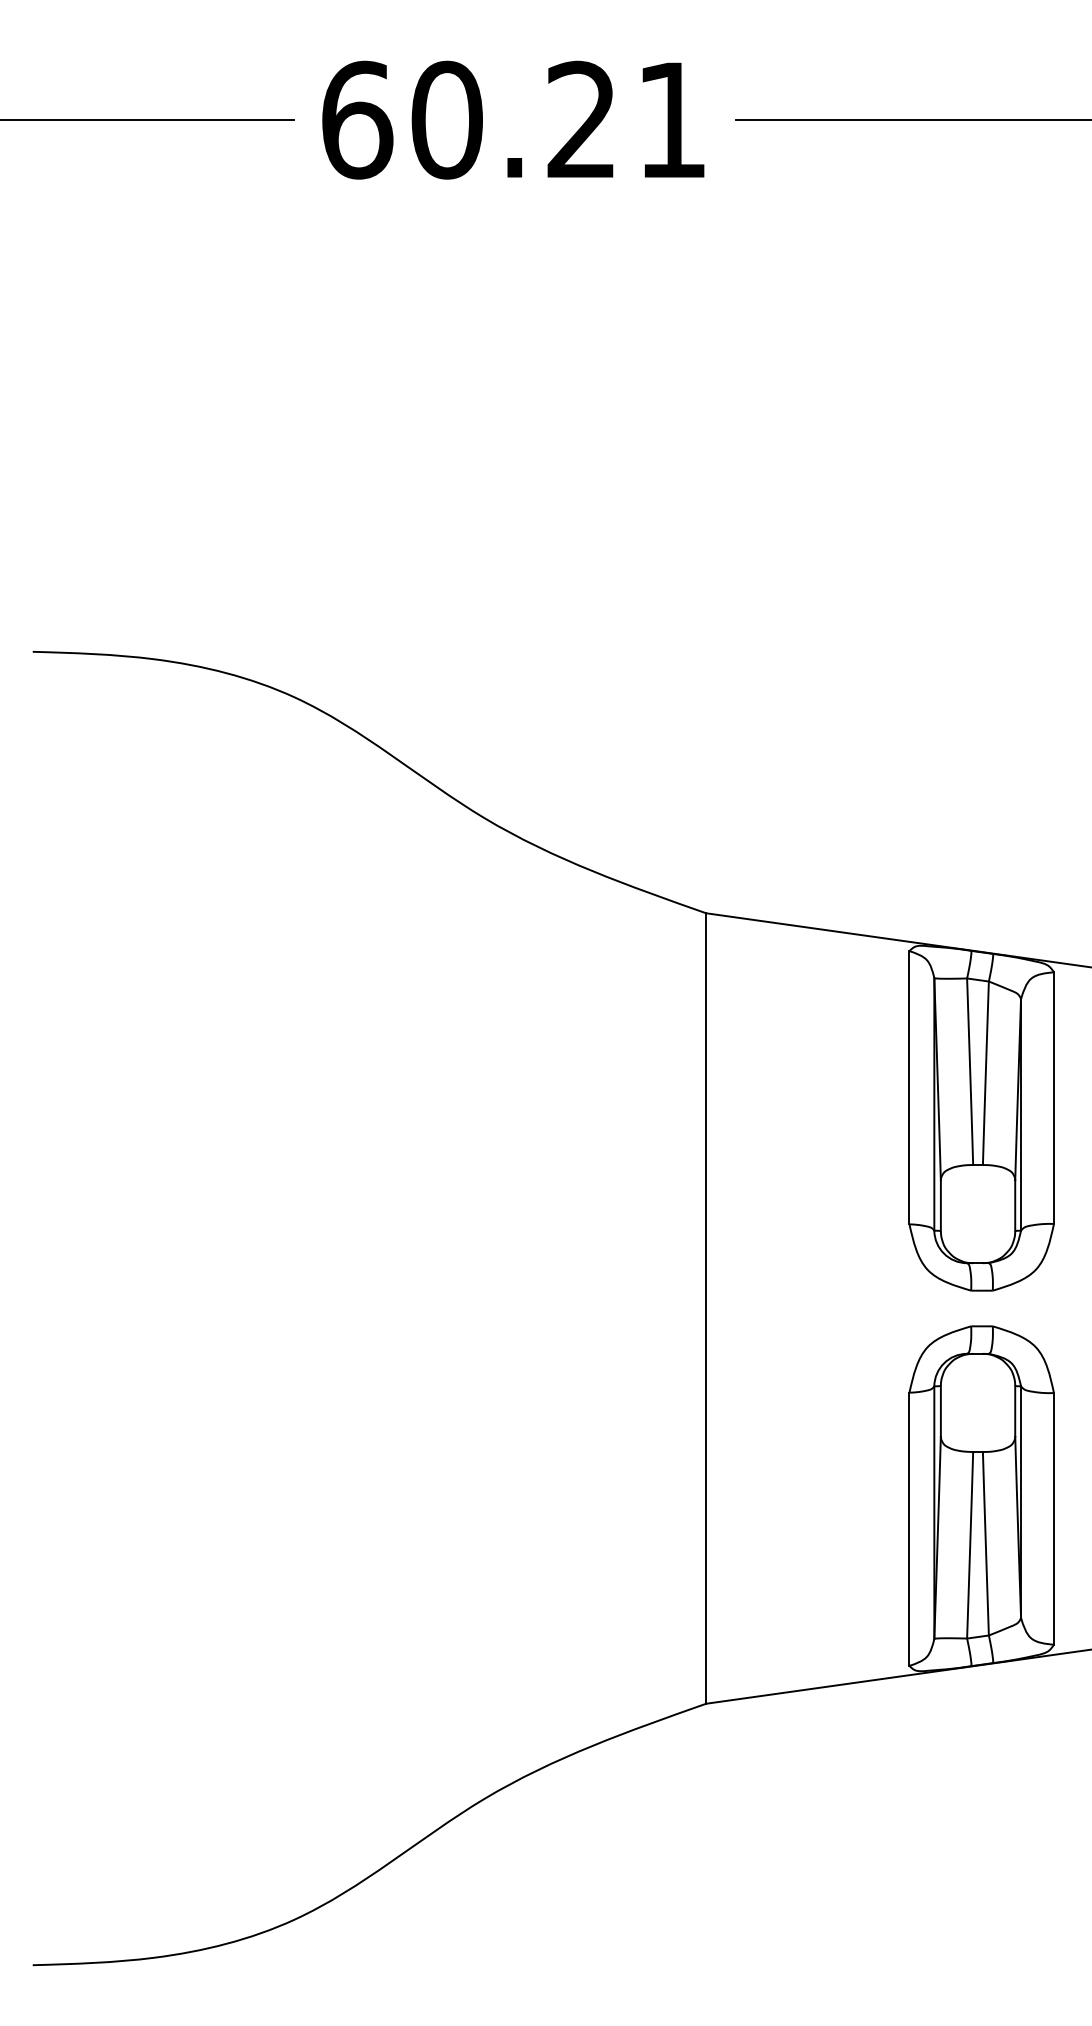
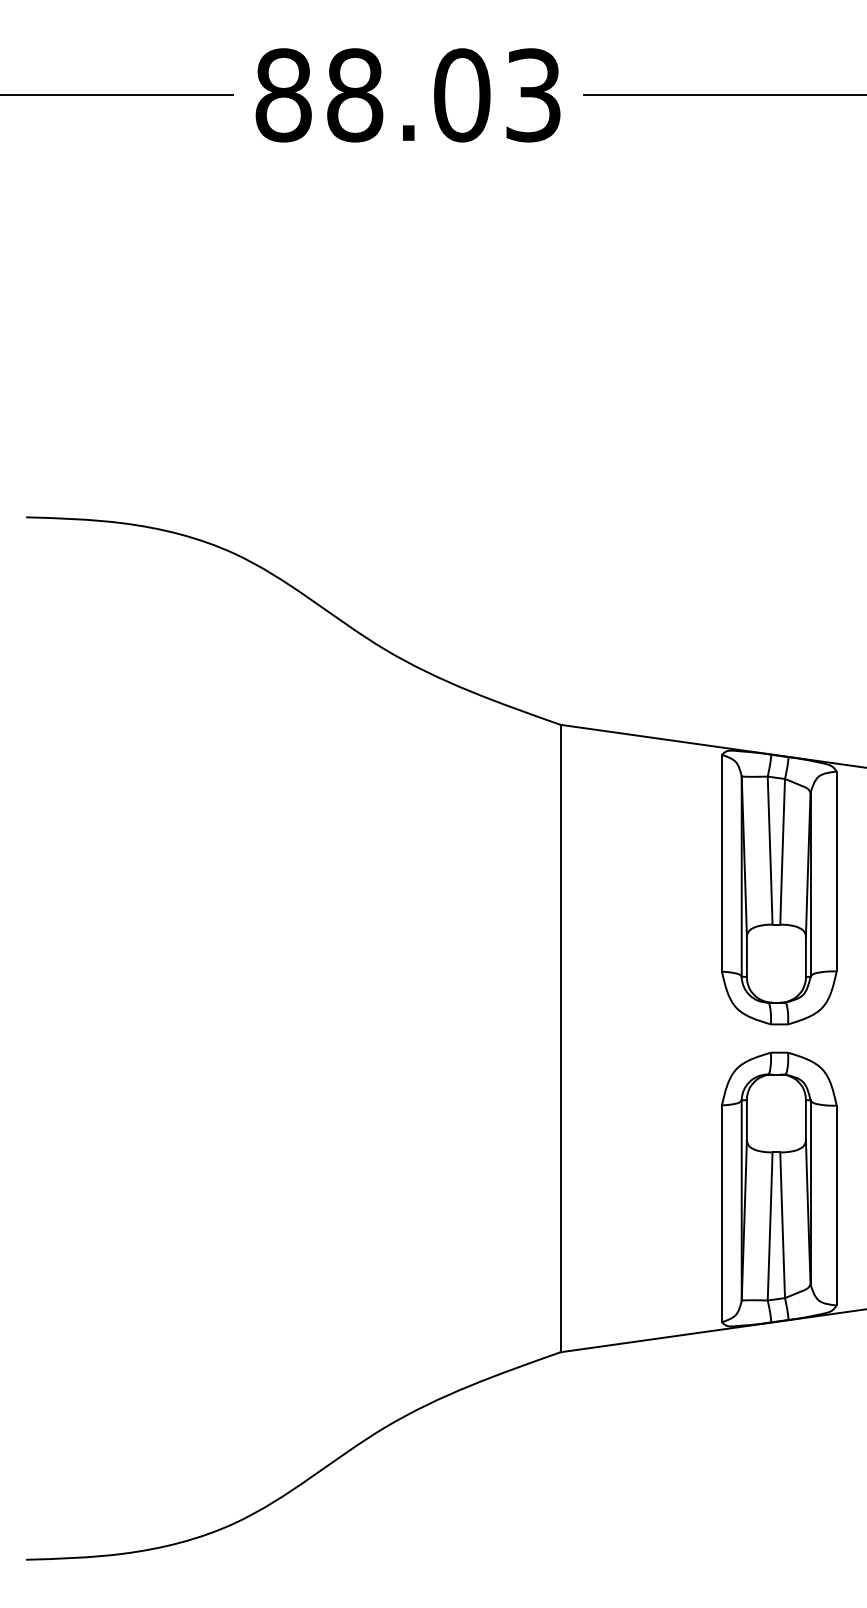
text: (513, 119) -> (407, 94), 60.21 -> 88.03

